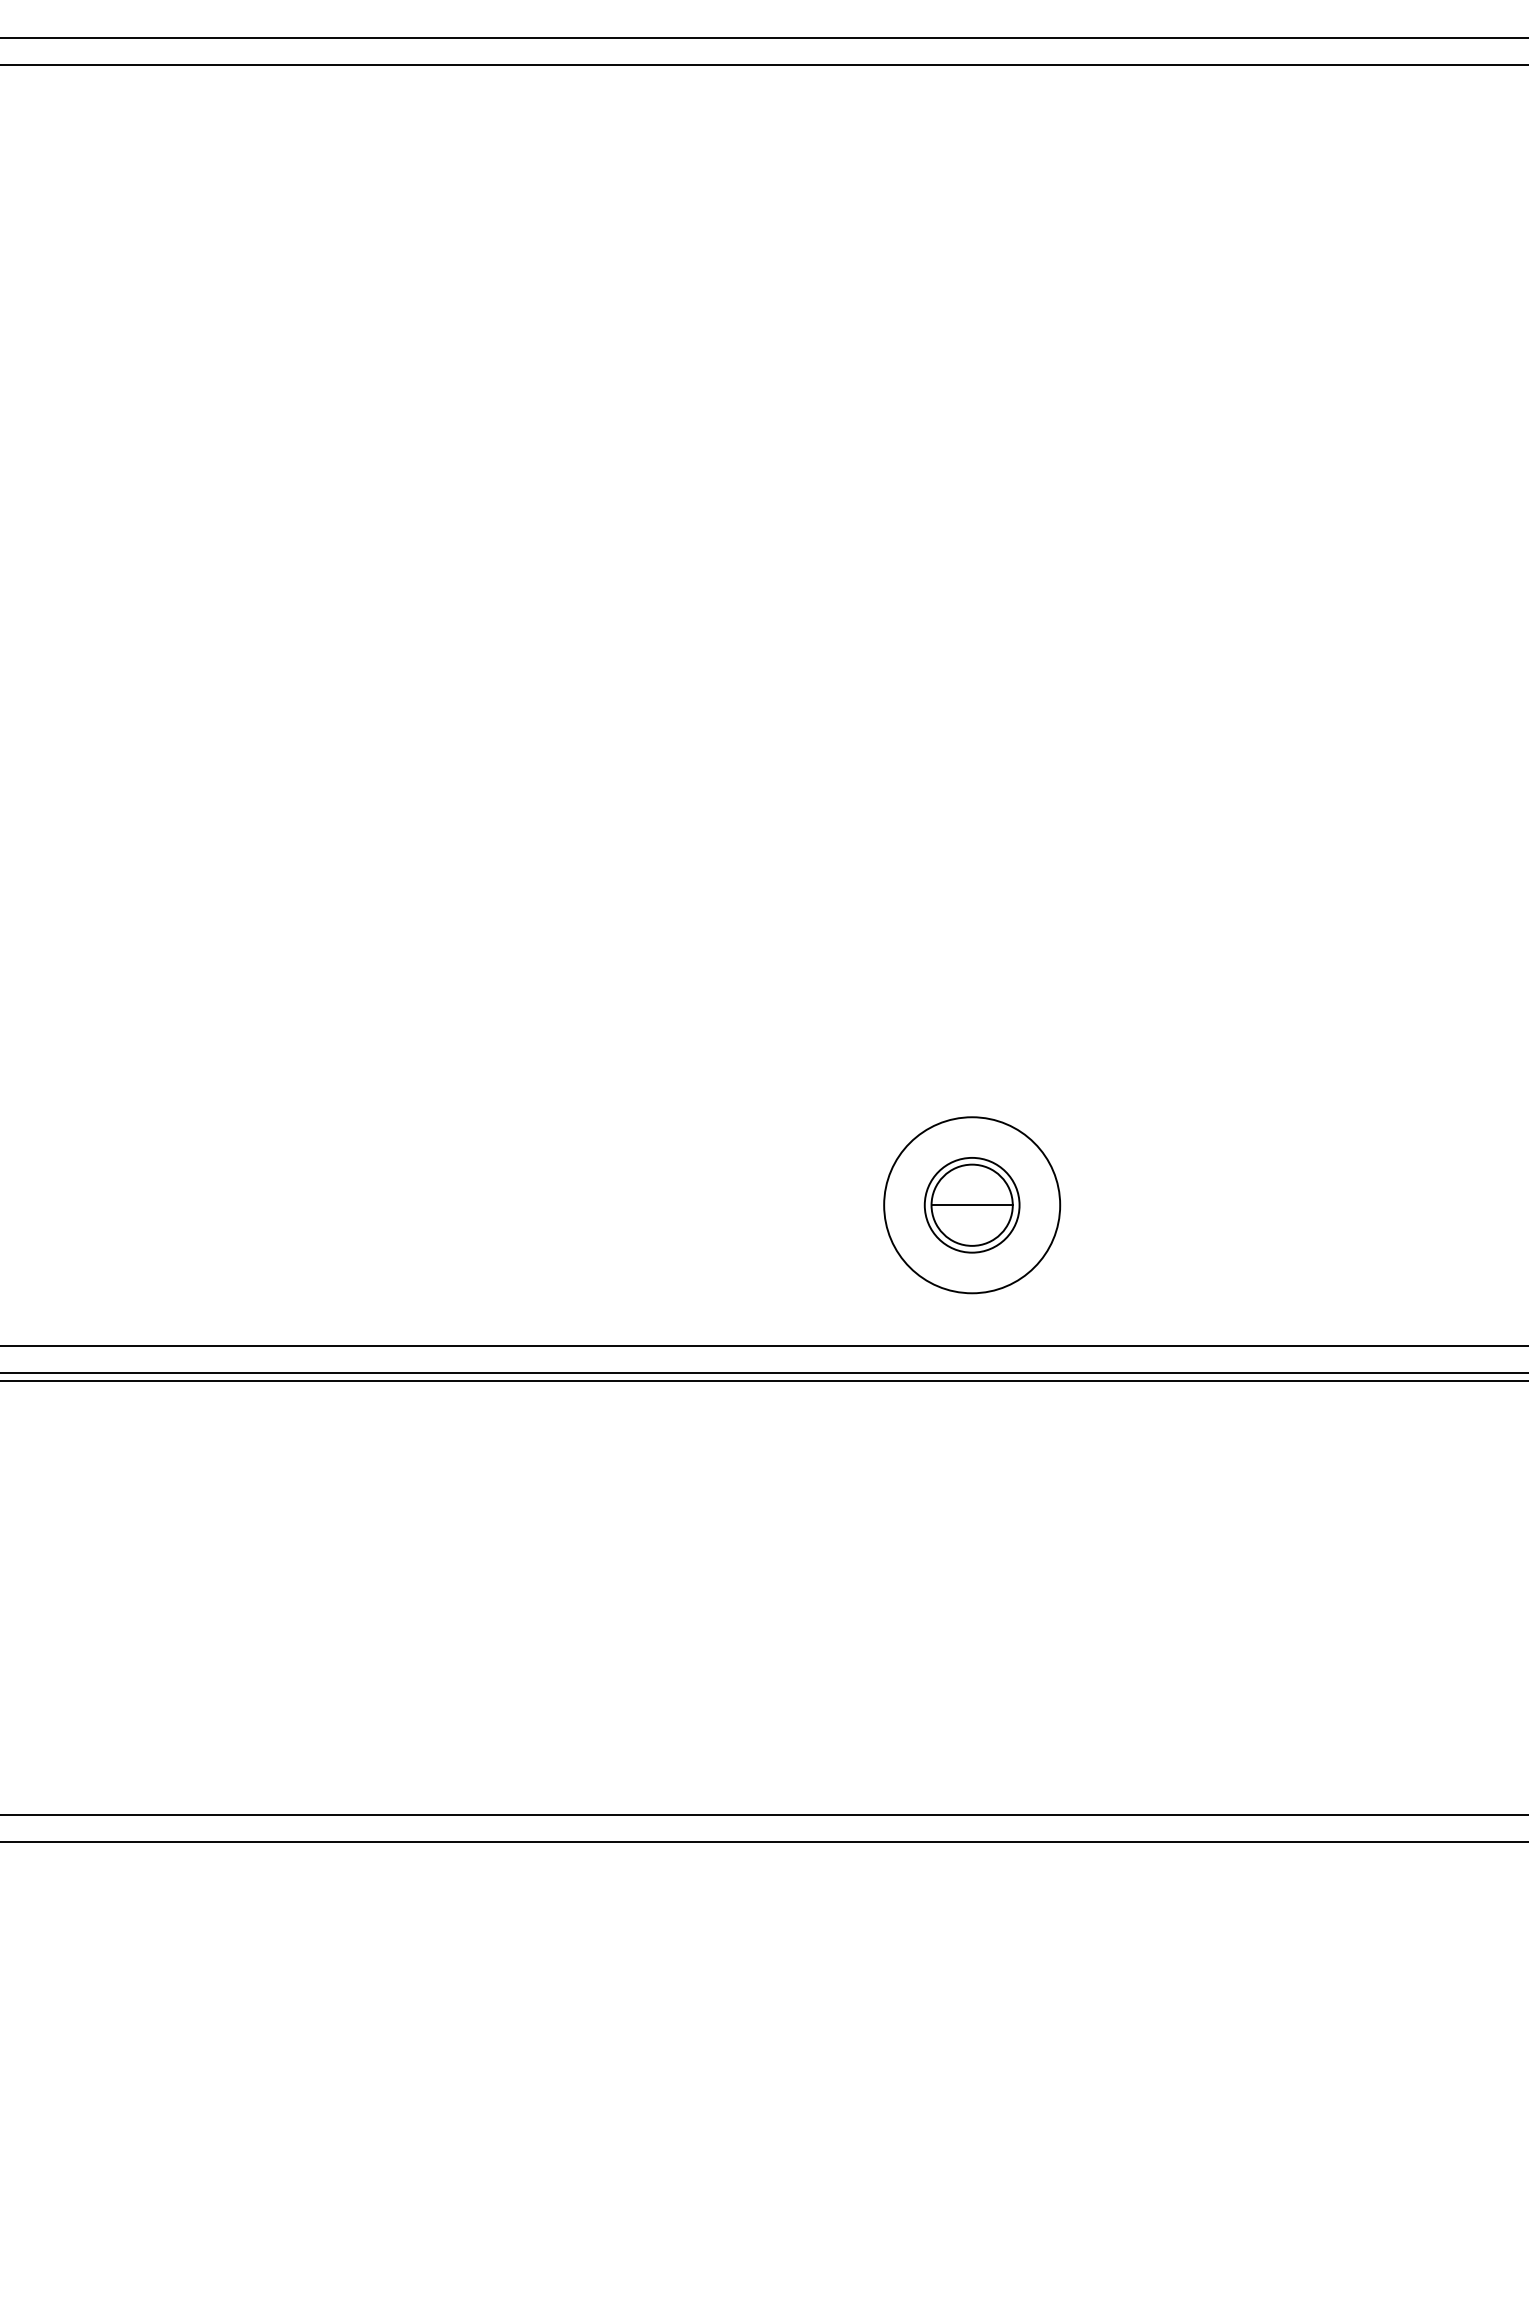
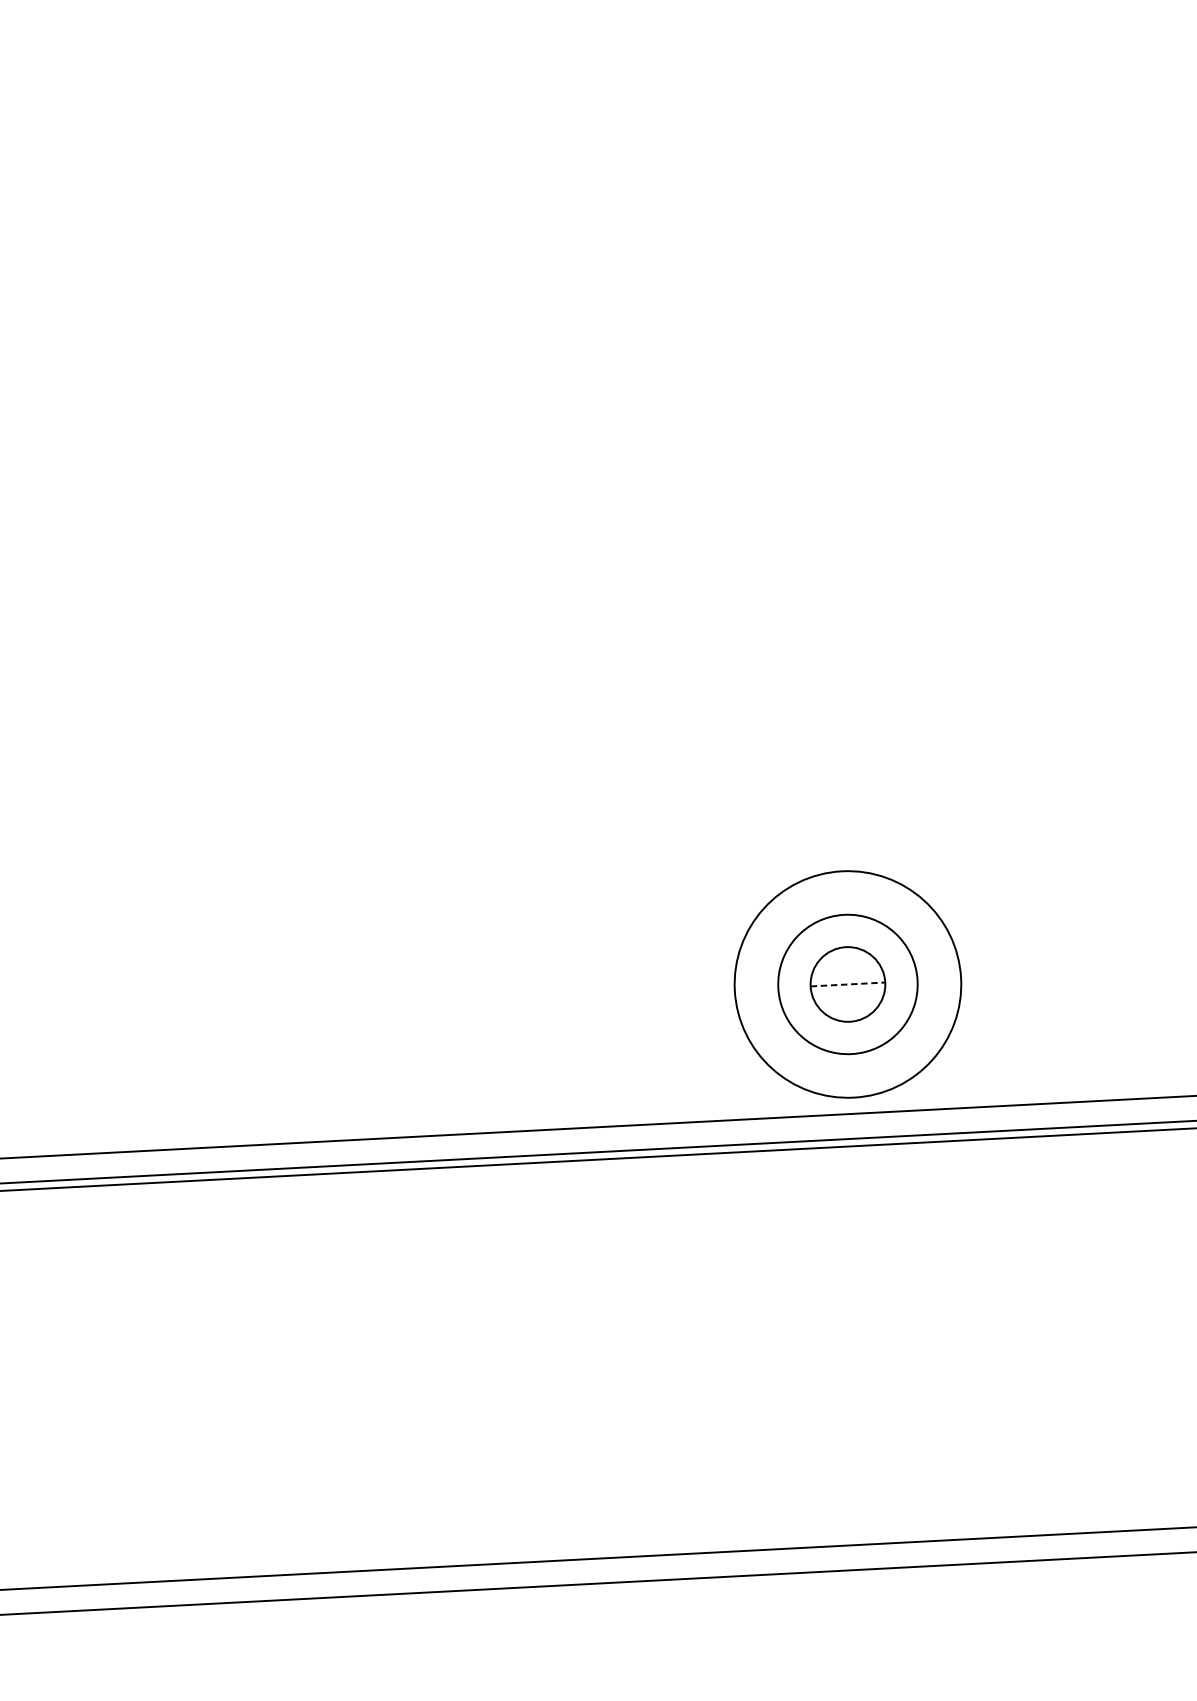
circle: (971, 1204) -> (847, 983), size x1.6
circle: (972, 1205) -> (848, 984), size x1.4
line: (972, 1205) -> (848, 984), solid -> dashed

